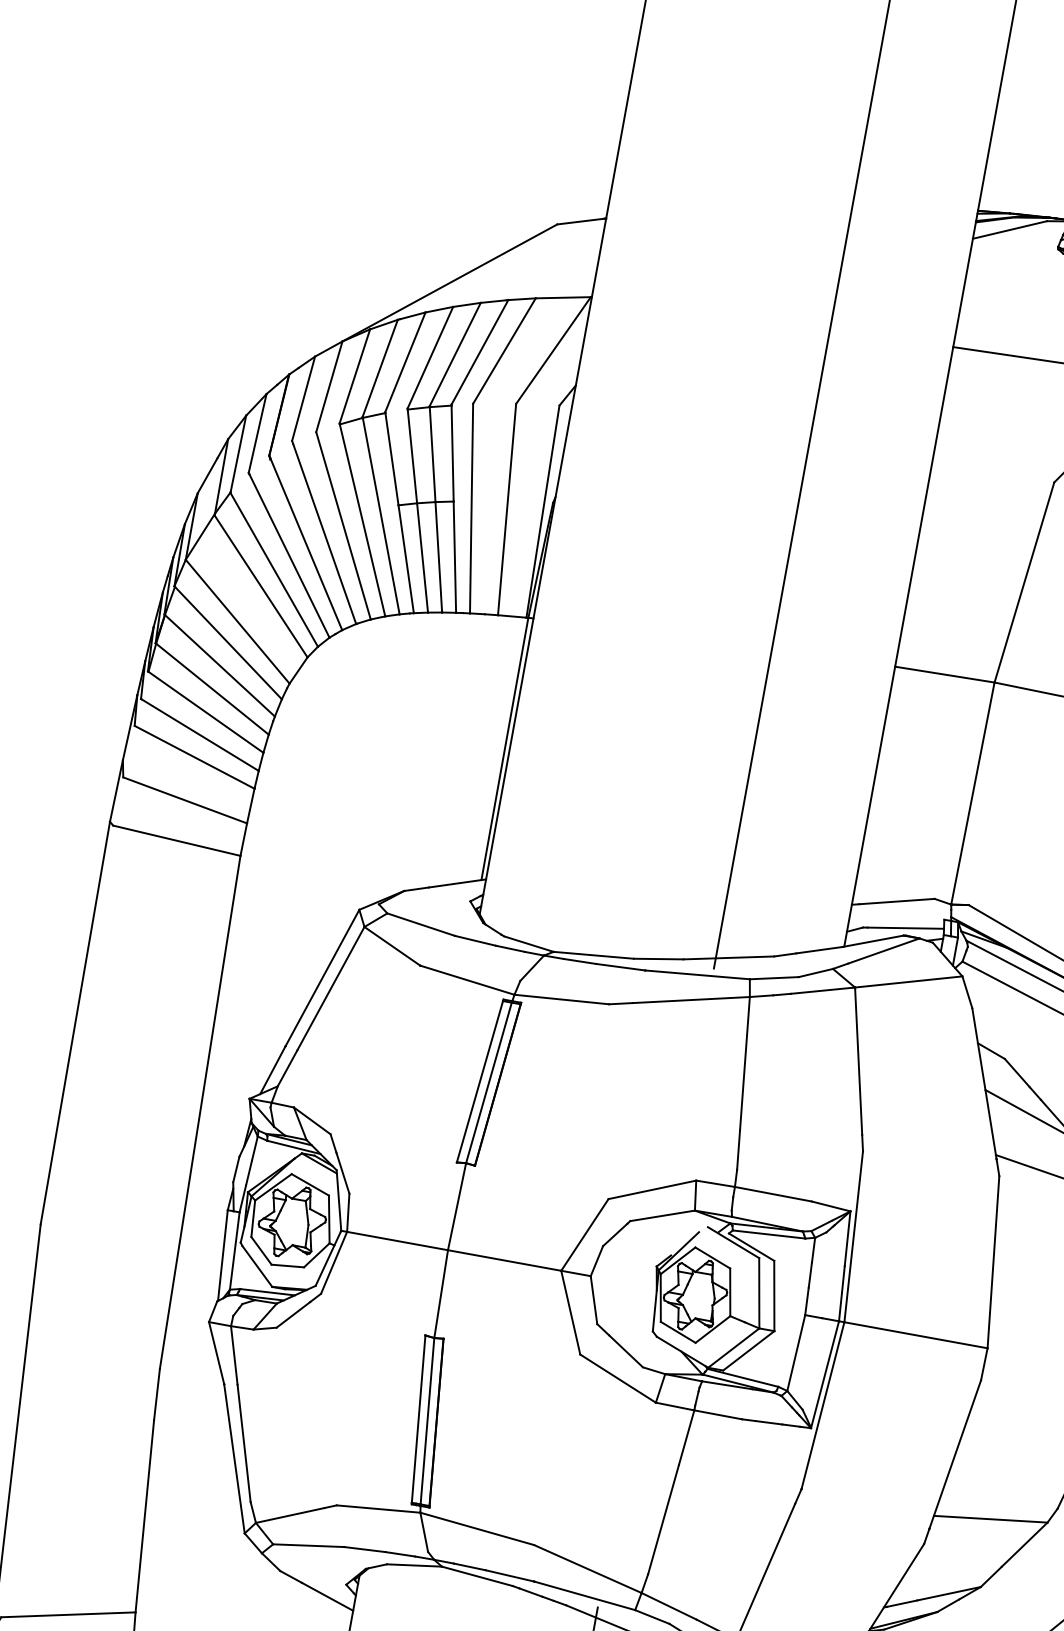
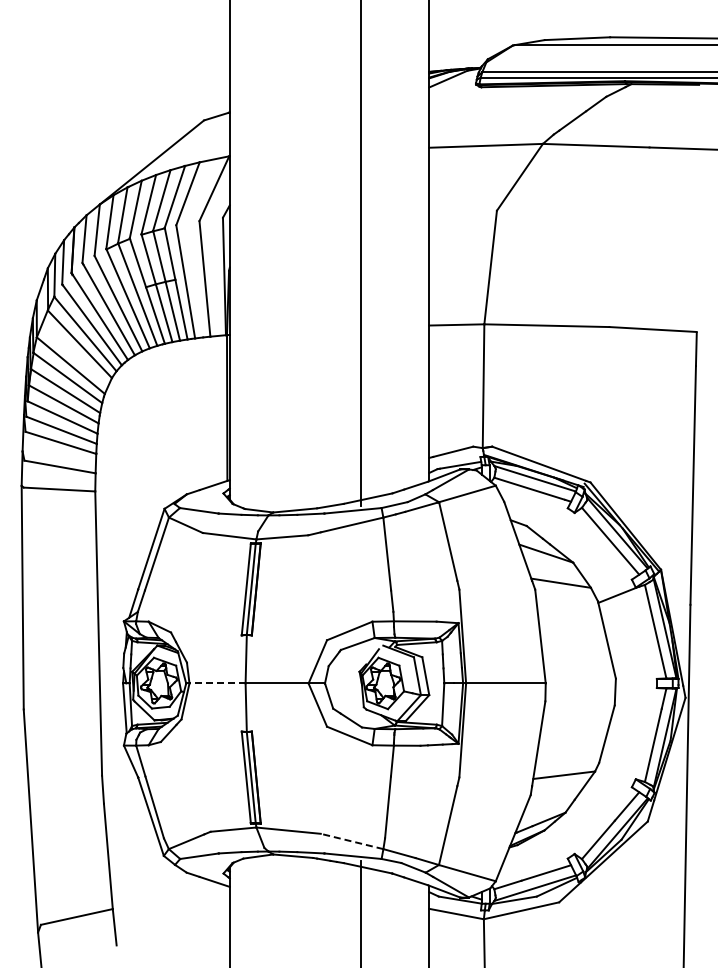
line: (397, 1241) -> (217, 683), solid -> dashed
line: (586, 1568) -> (351, 841), solid -> dashed

